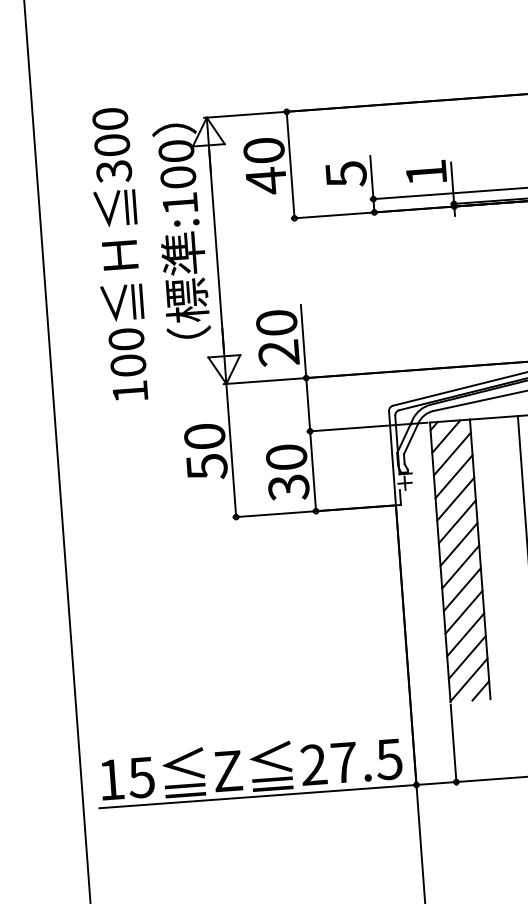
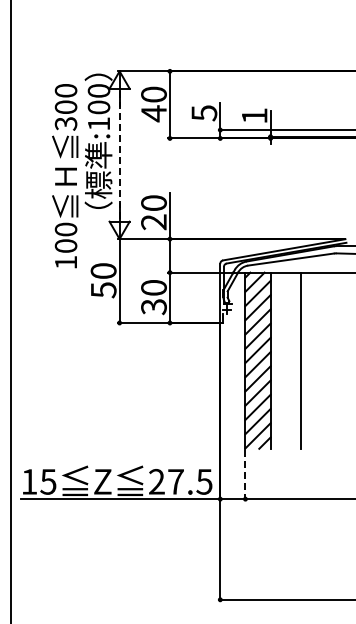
line: (216, 251) -> (119, 155), solid -> dashed
text: (119, 255) -> (65, 176), moved
line: (453, 746) -> (245, 476), solid -> dashed

